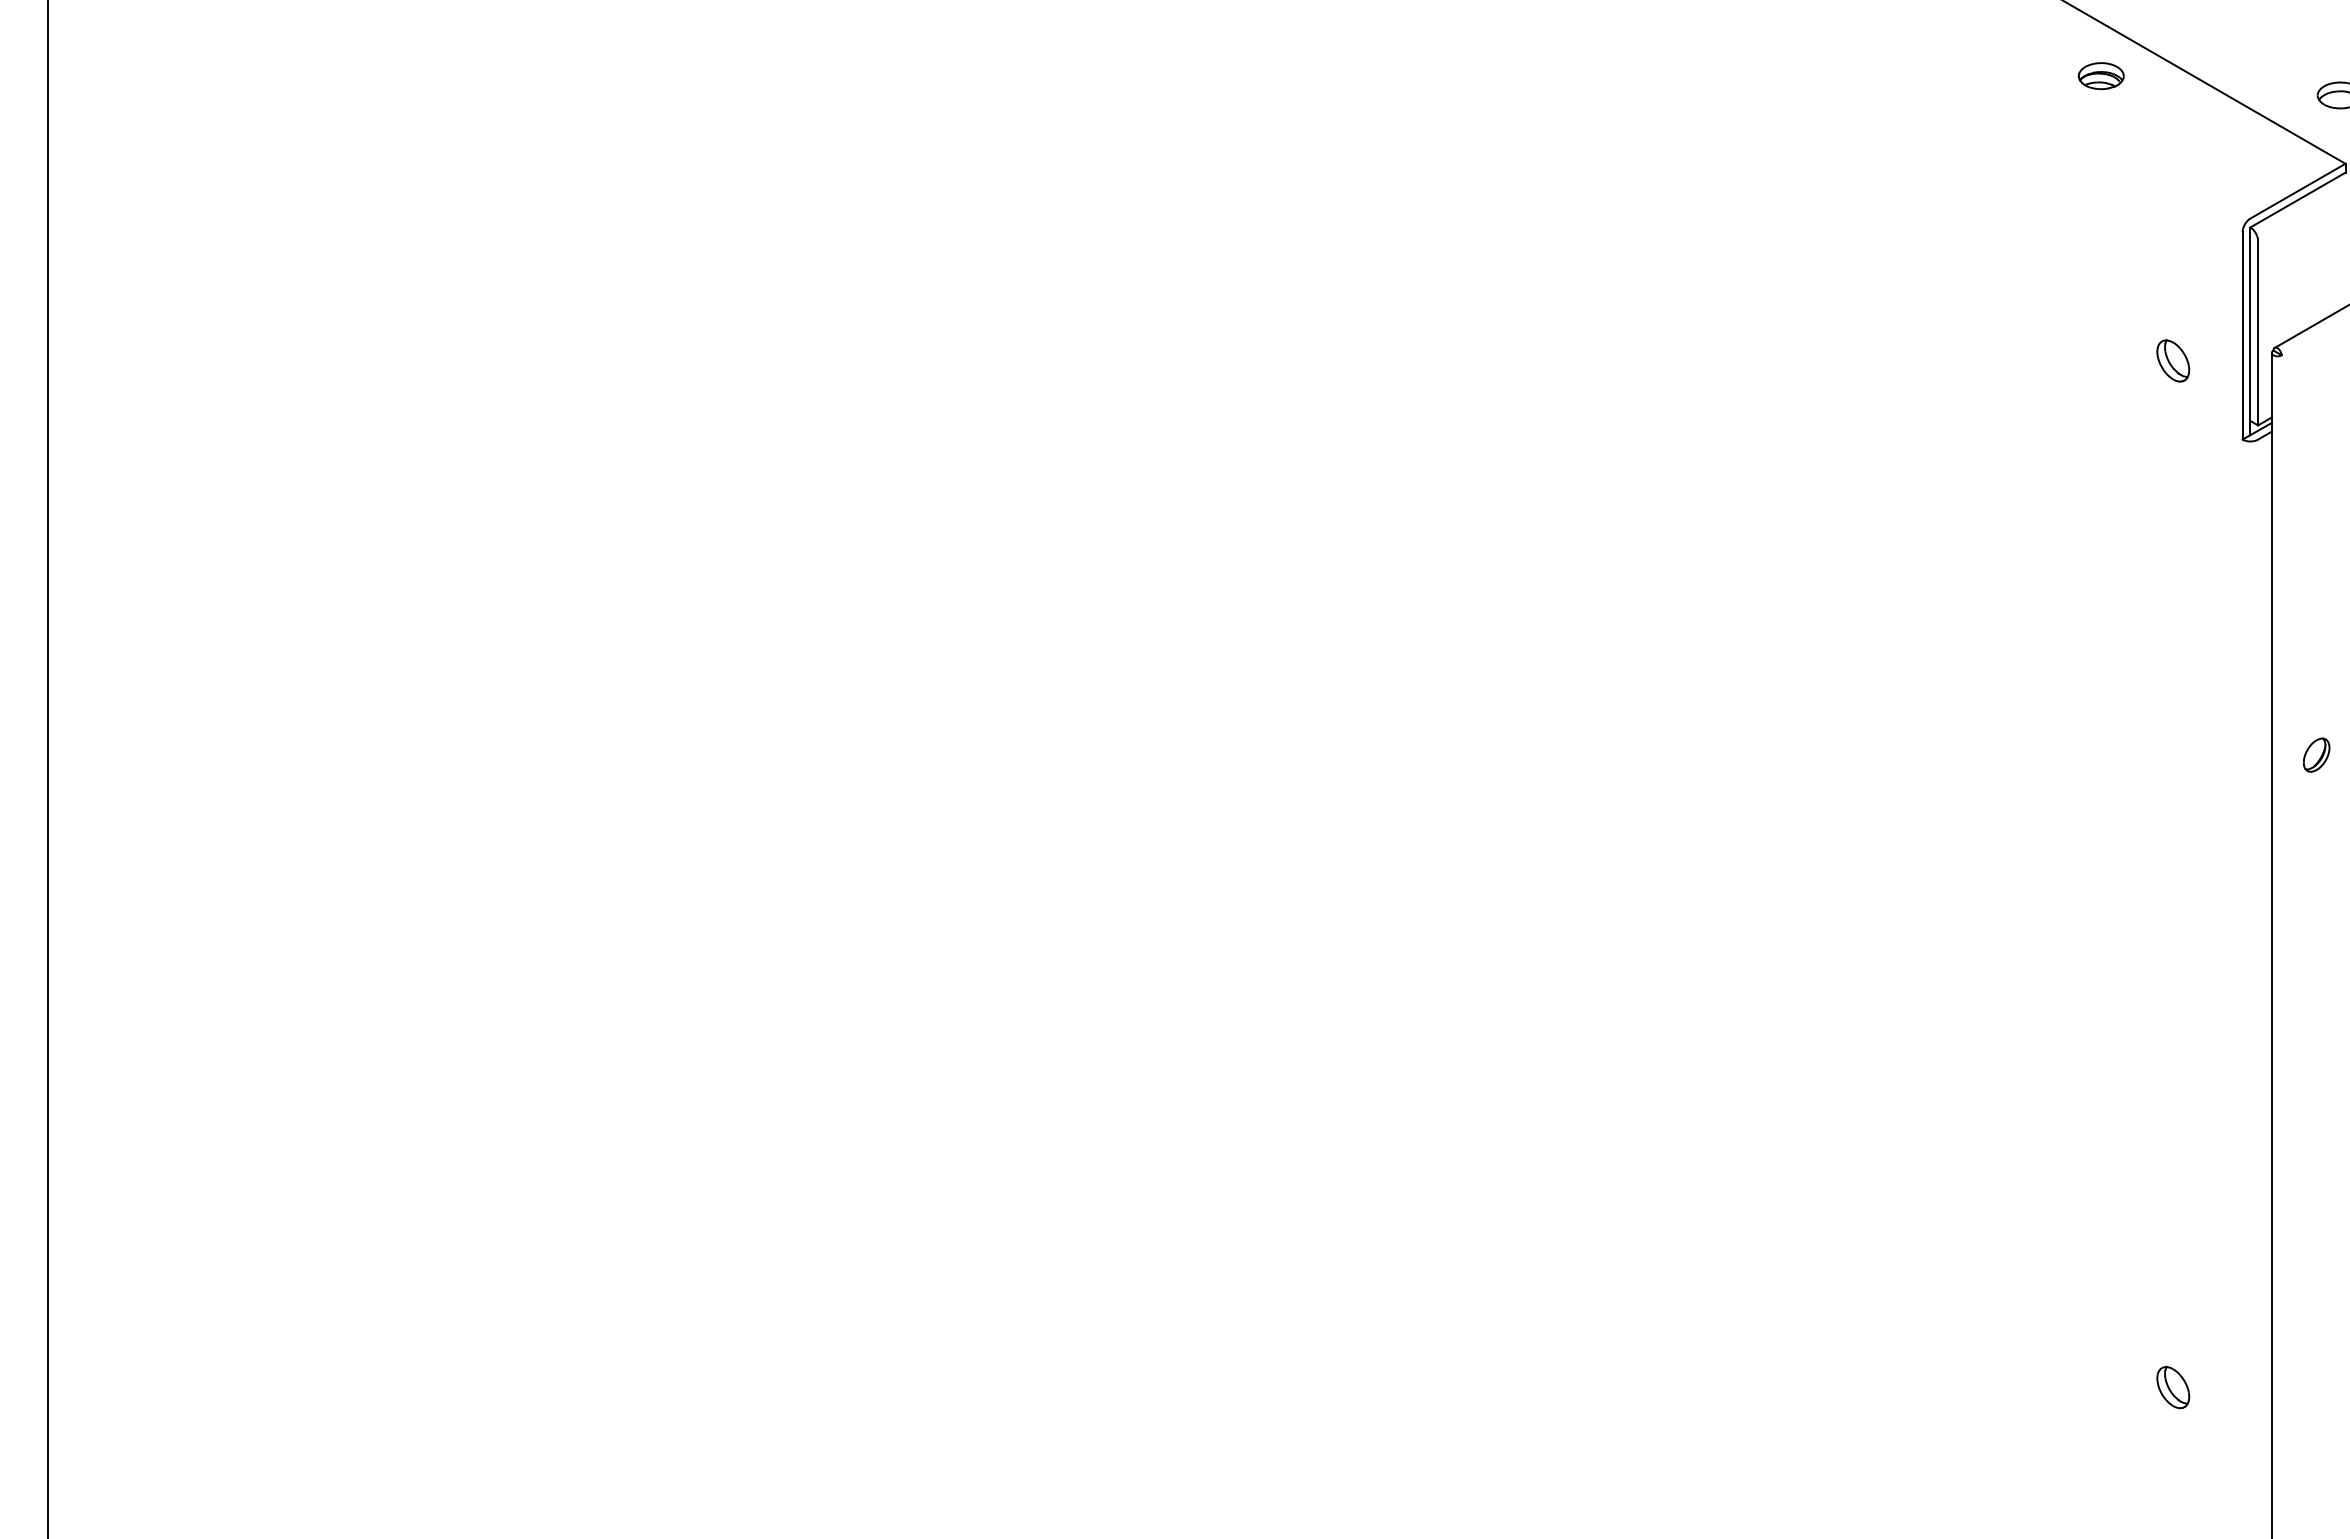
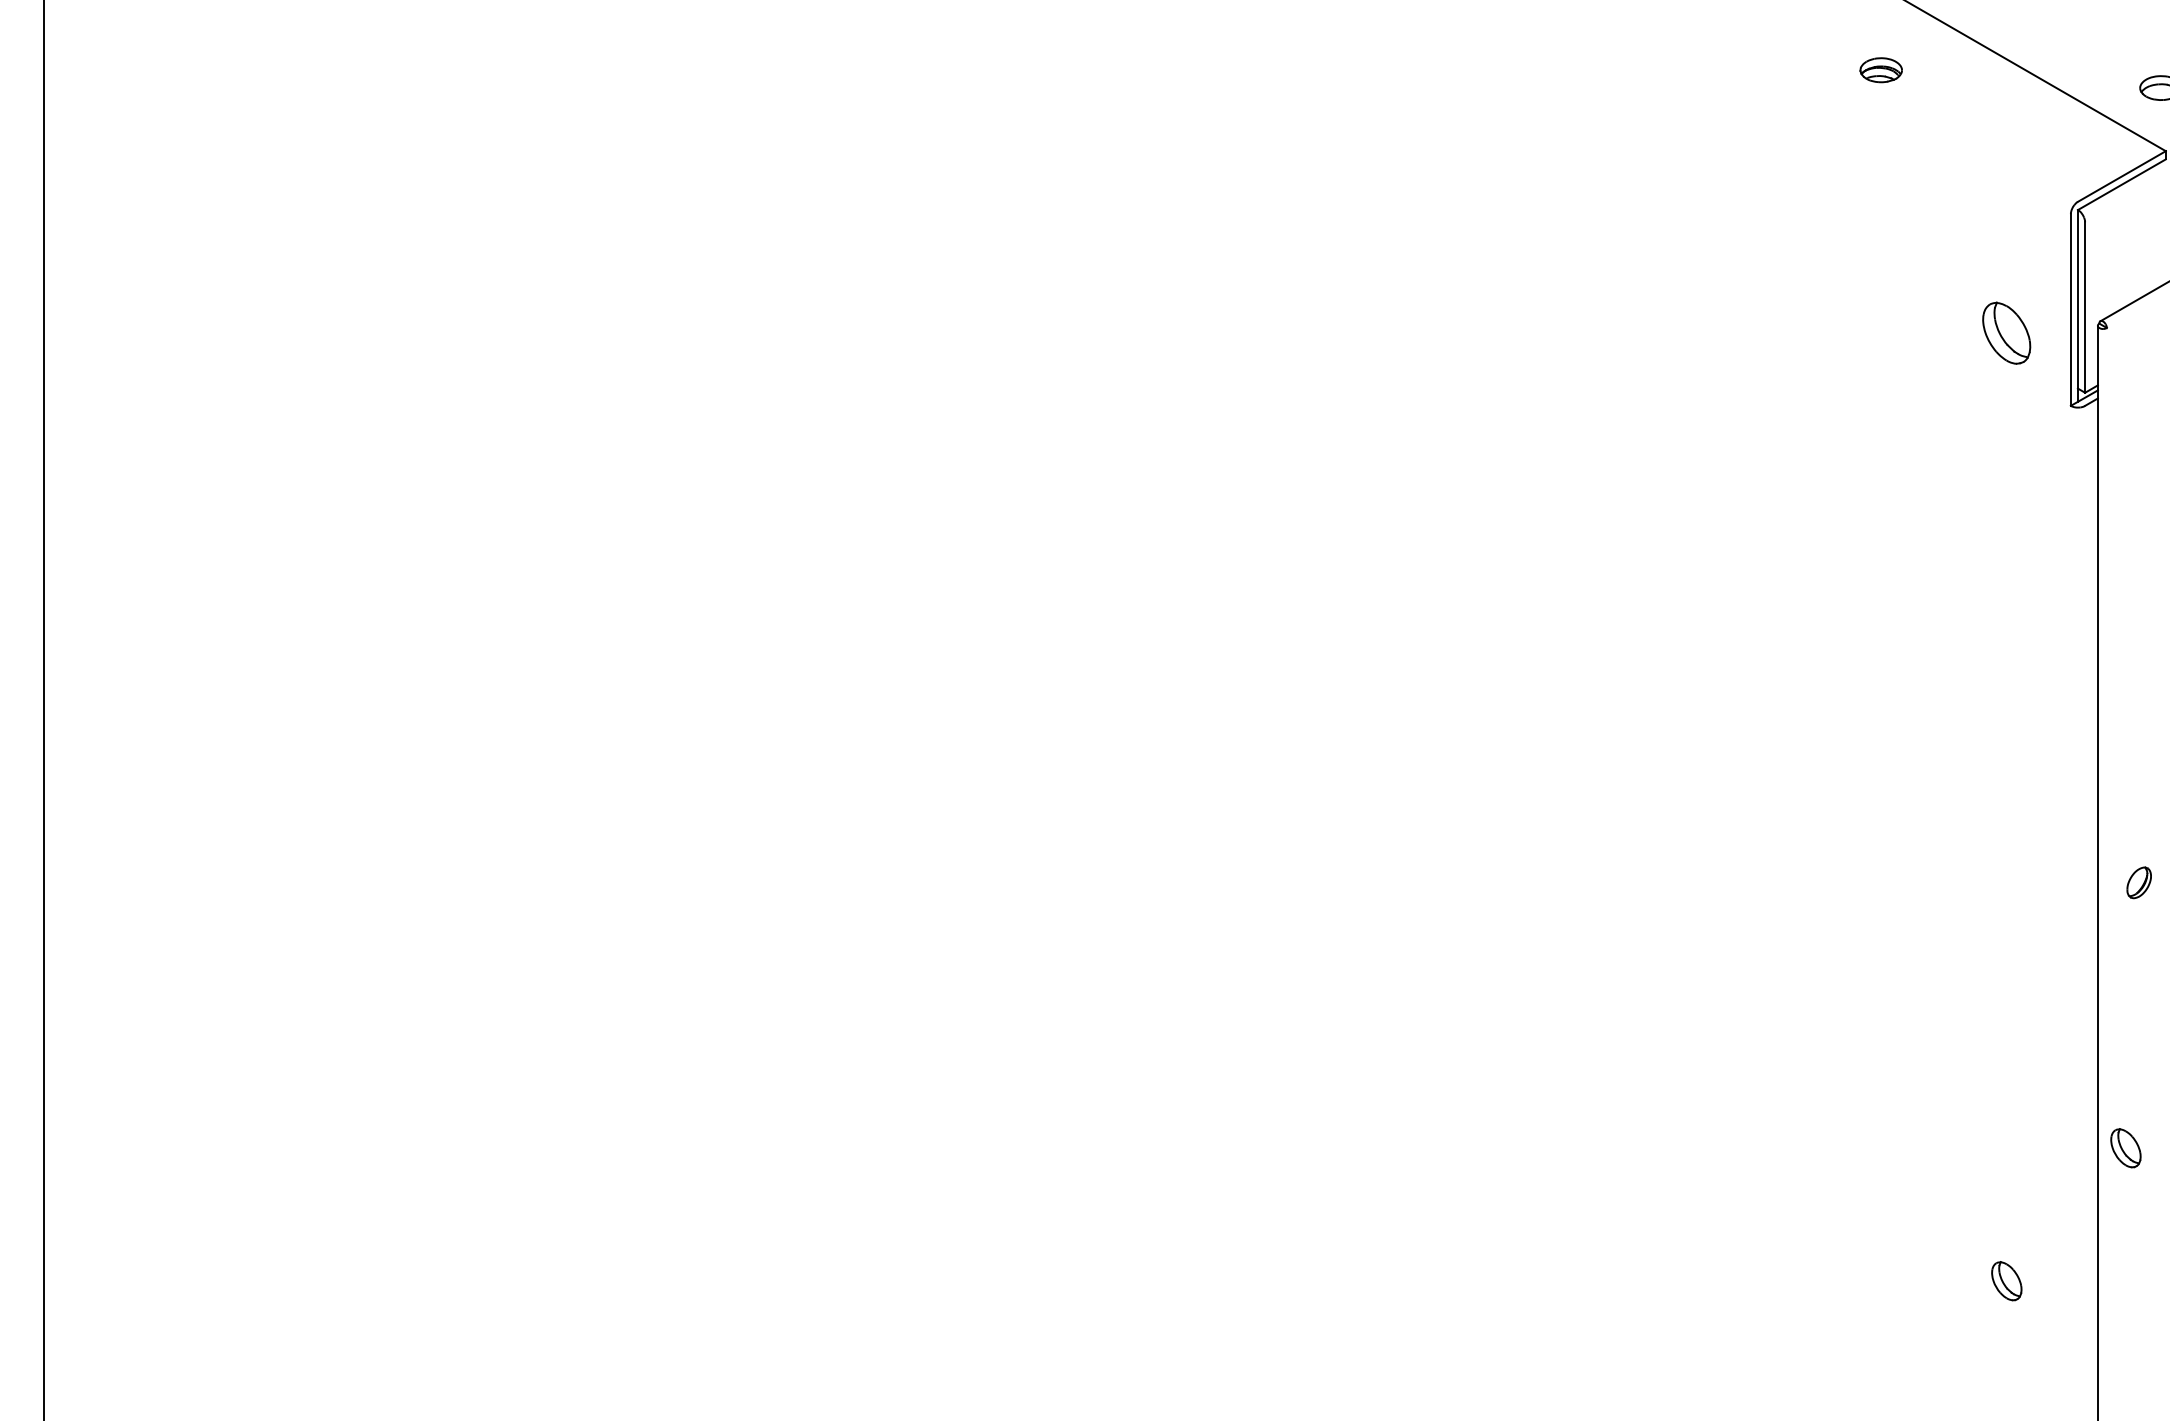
part: (2100, 75) -> (1880, 69), moved
part: (2173, 360) -> (2007, 332), size x1.6
part: (2316, 754) -> (2139, 882), moved
part: (2302, 1243) -> (2126, 1148), added

